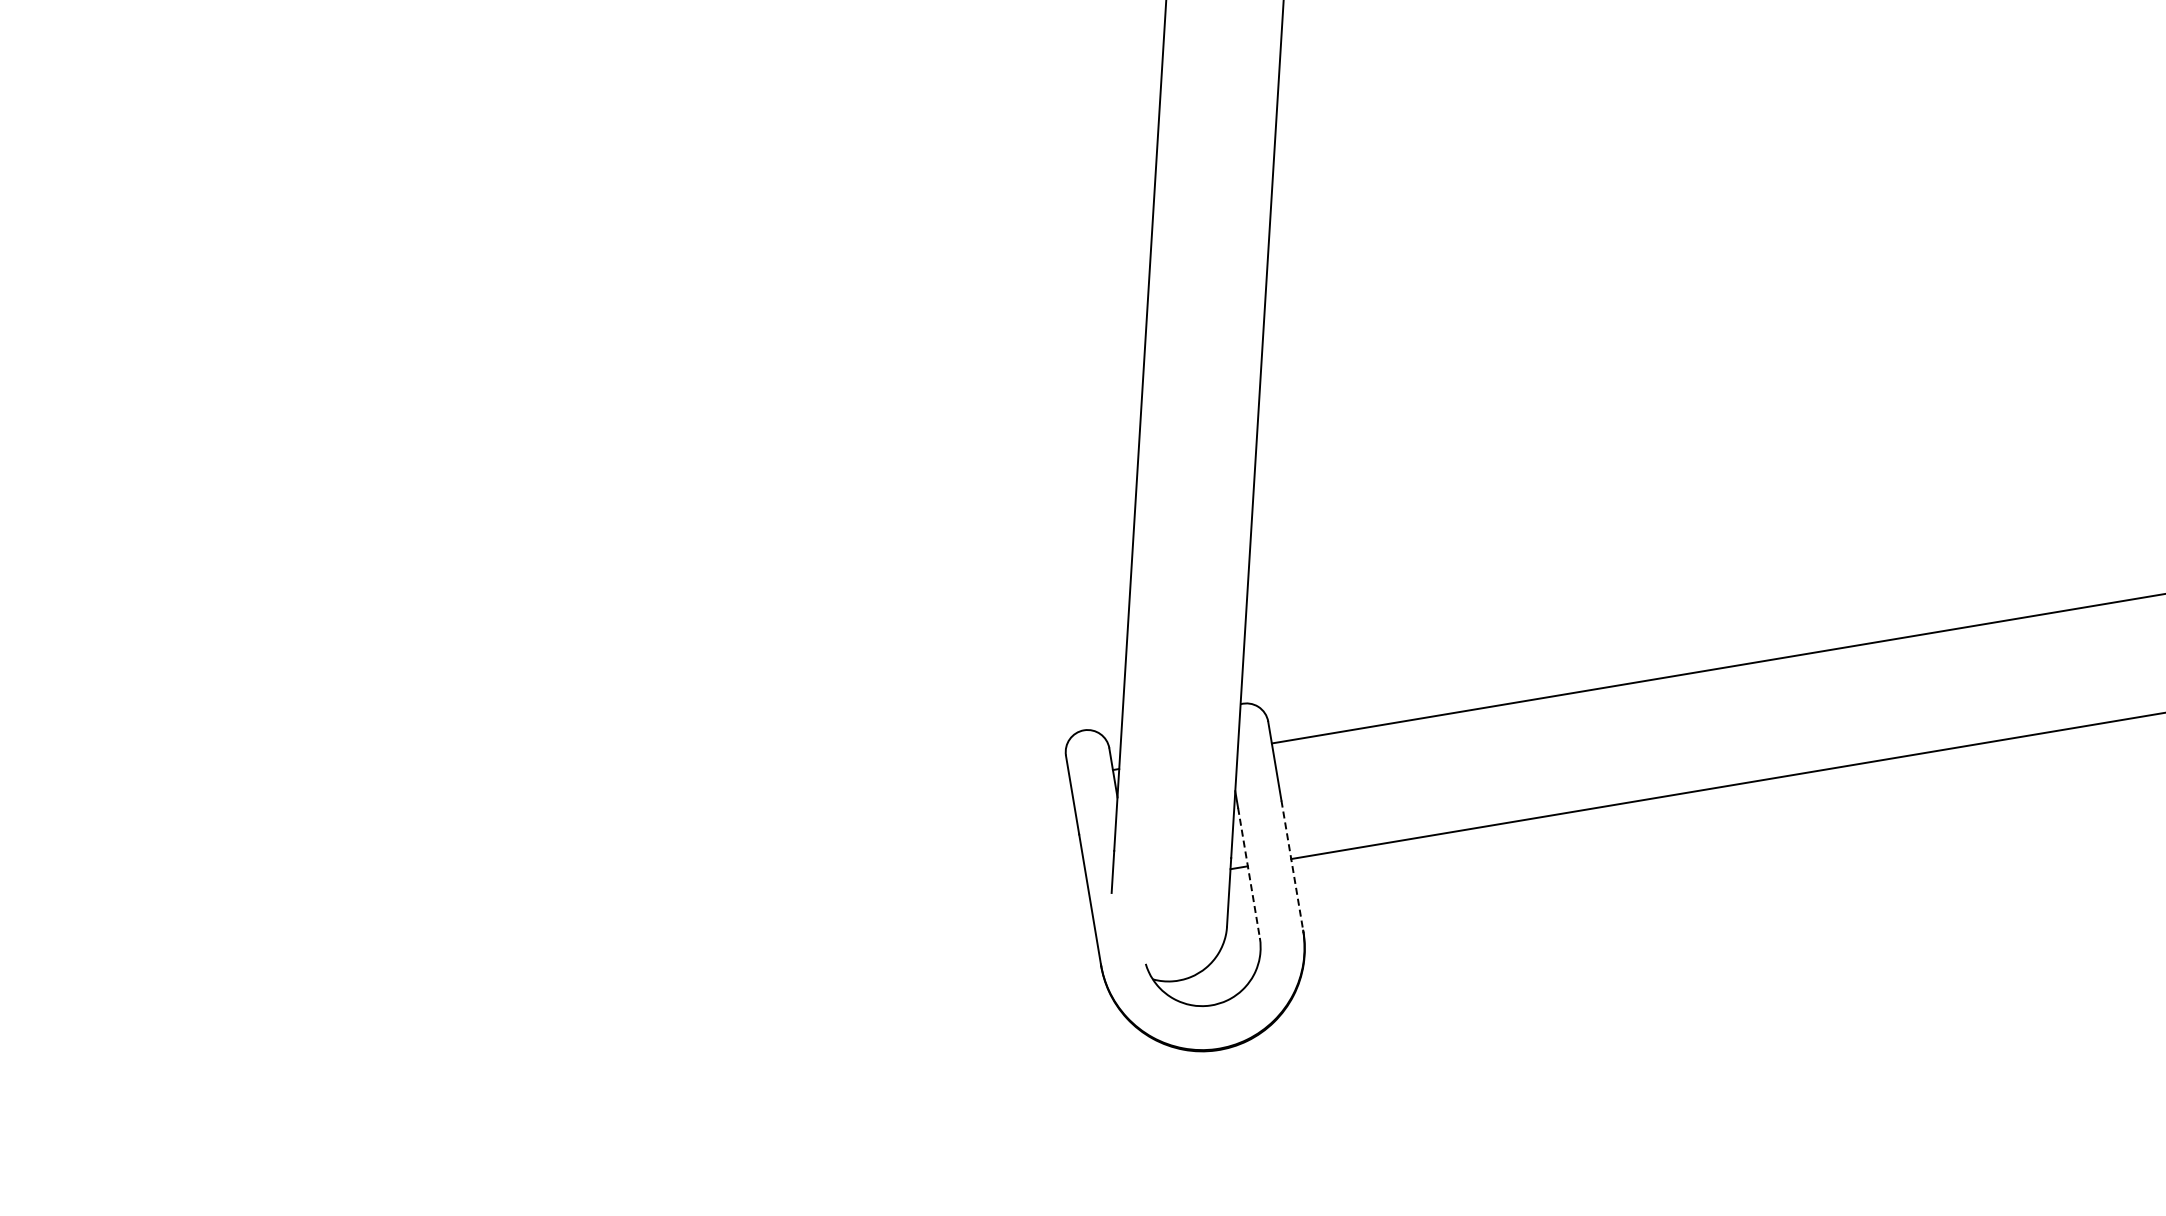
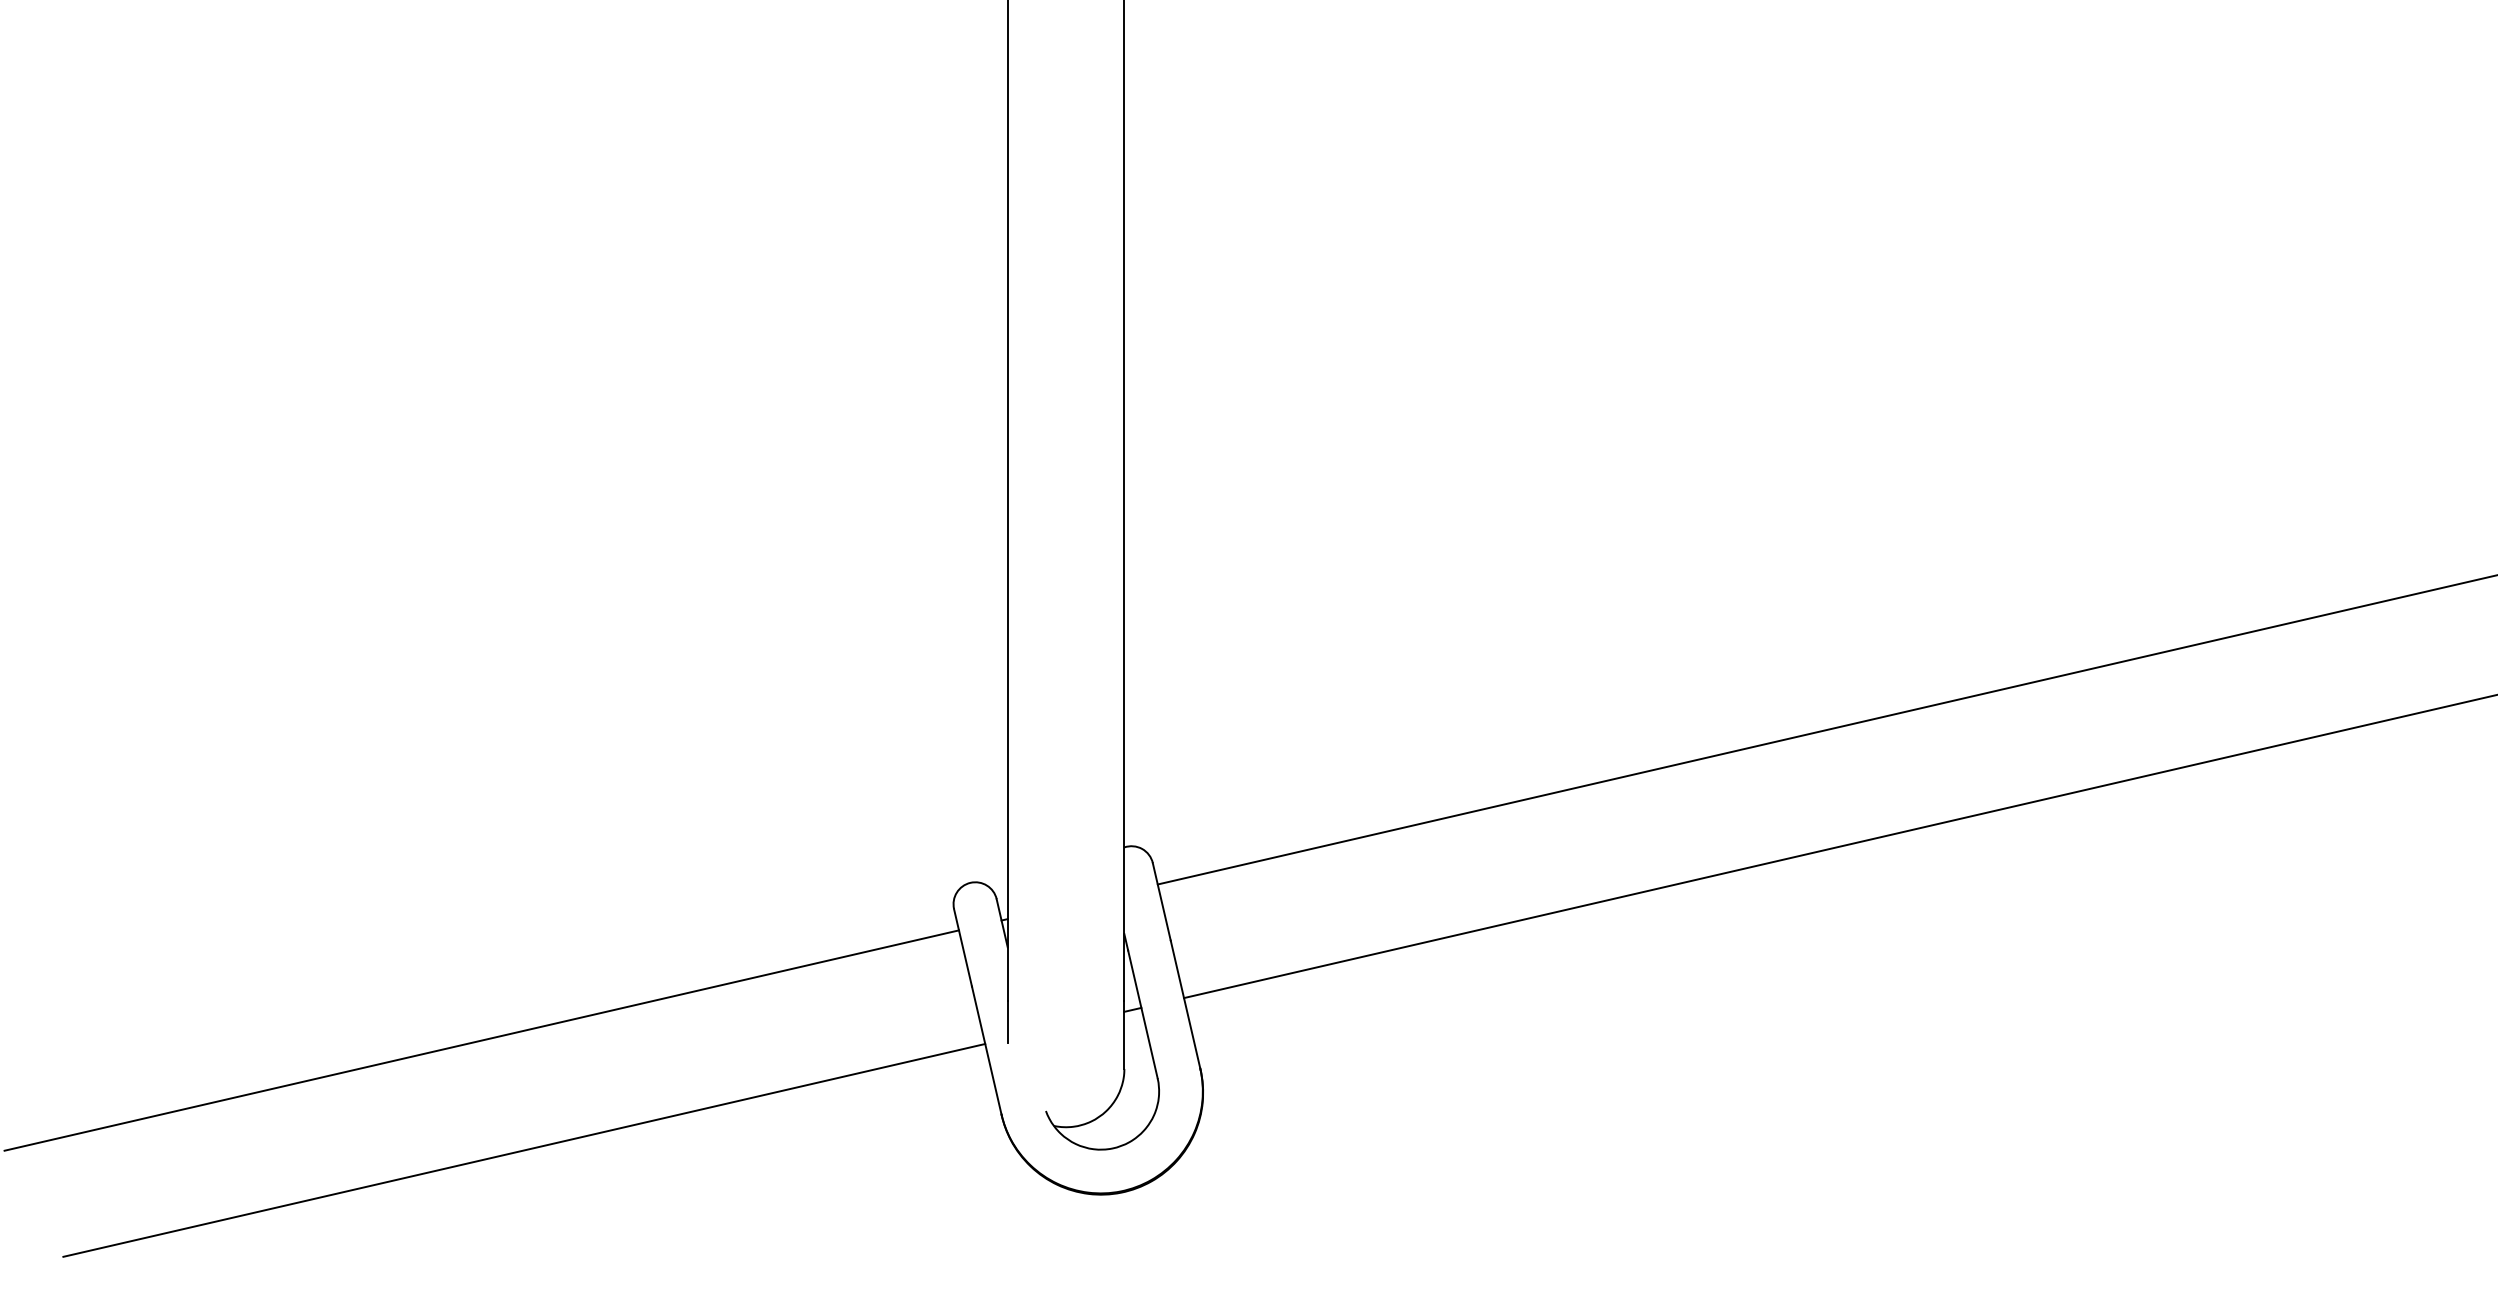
line: (583, 858) -> (481, 1040), added
line: (1292, 865) -> (1185, 1004), dashed -> solid
line: (1248, 872) -> (1142, 1014), dashed -> solid
line: (620, 970) -> (524, 1149), added

